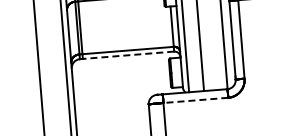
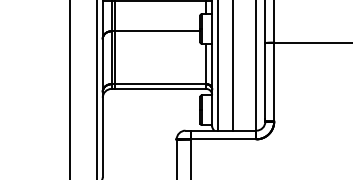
line: (128, 54) -> (160, 88), dashed -> solid
line: (195, 100) -> (223, 139), dashed -> solid

